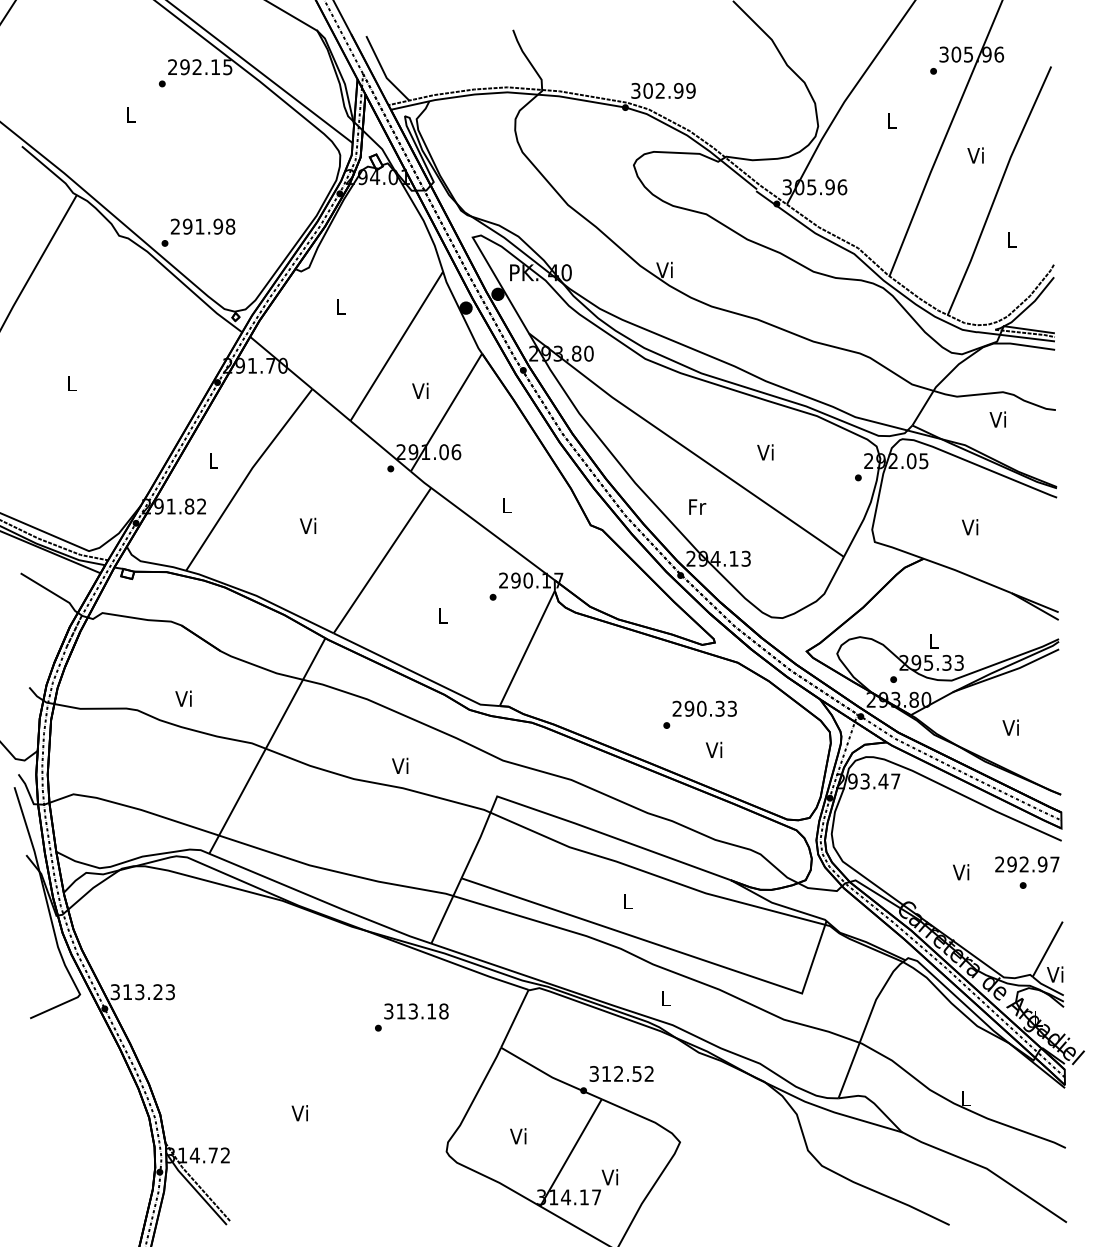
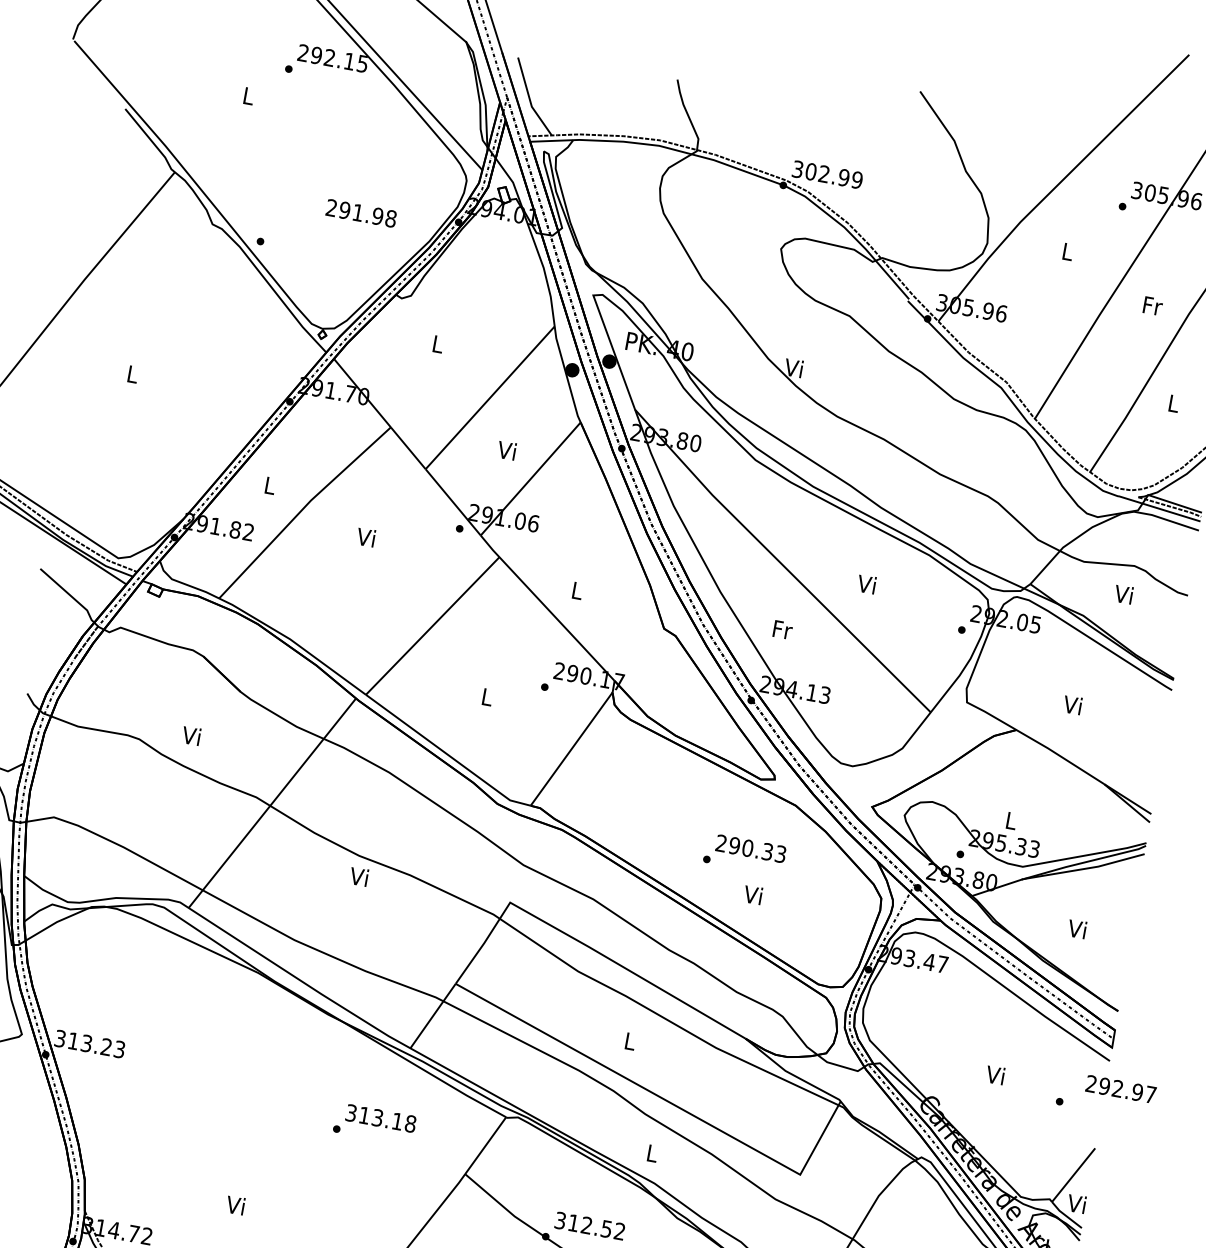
text: (976, 155) -> (1152, 305), Vi -> Fr
text: (202, 226) -> (360, 213), moved
text: (307, 525) -> (365, 536), moved
text: (400, 765) -> (359, 876), moved
text: (1027, 864) -> (1121, 1089), moved

